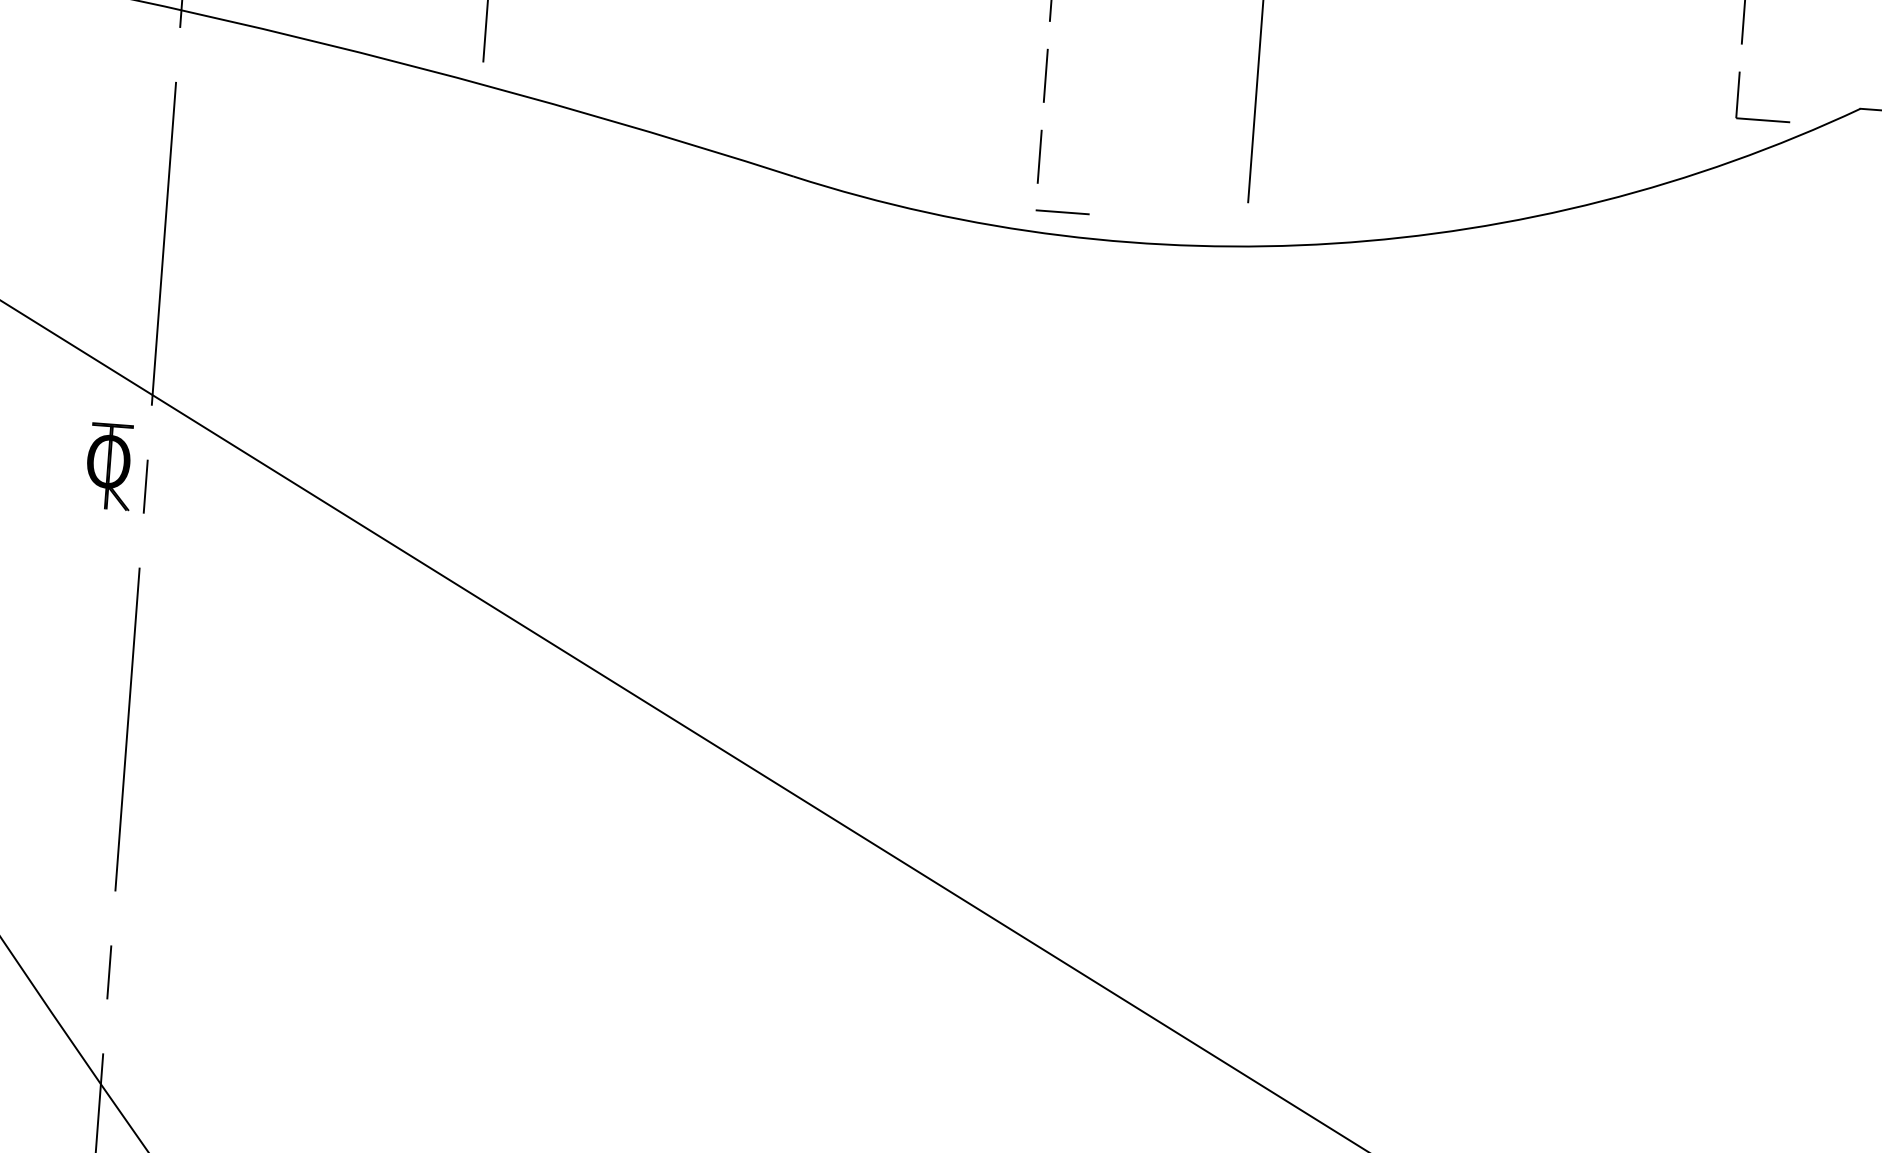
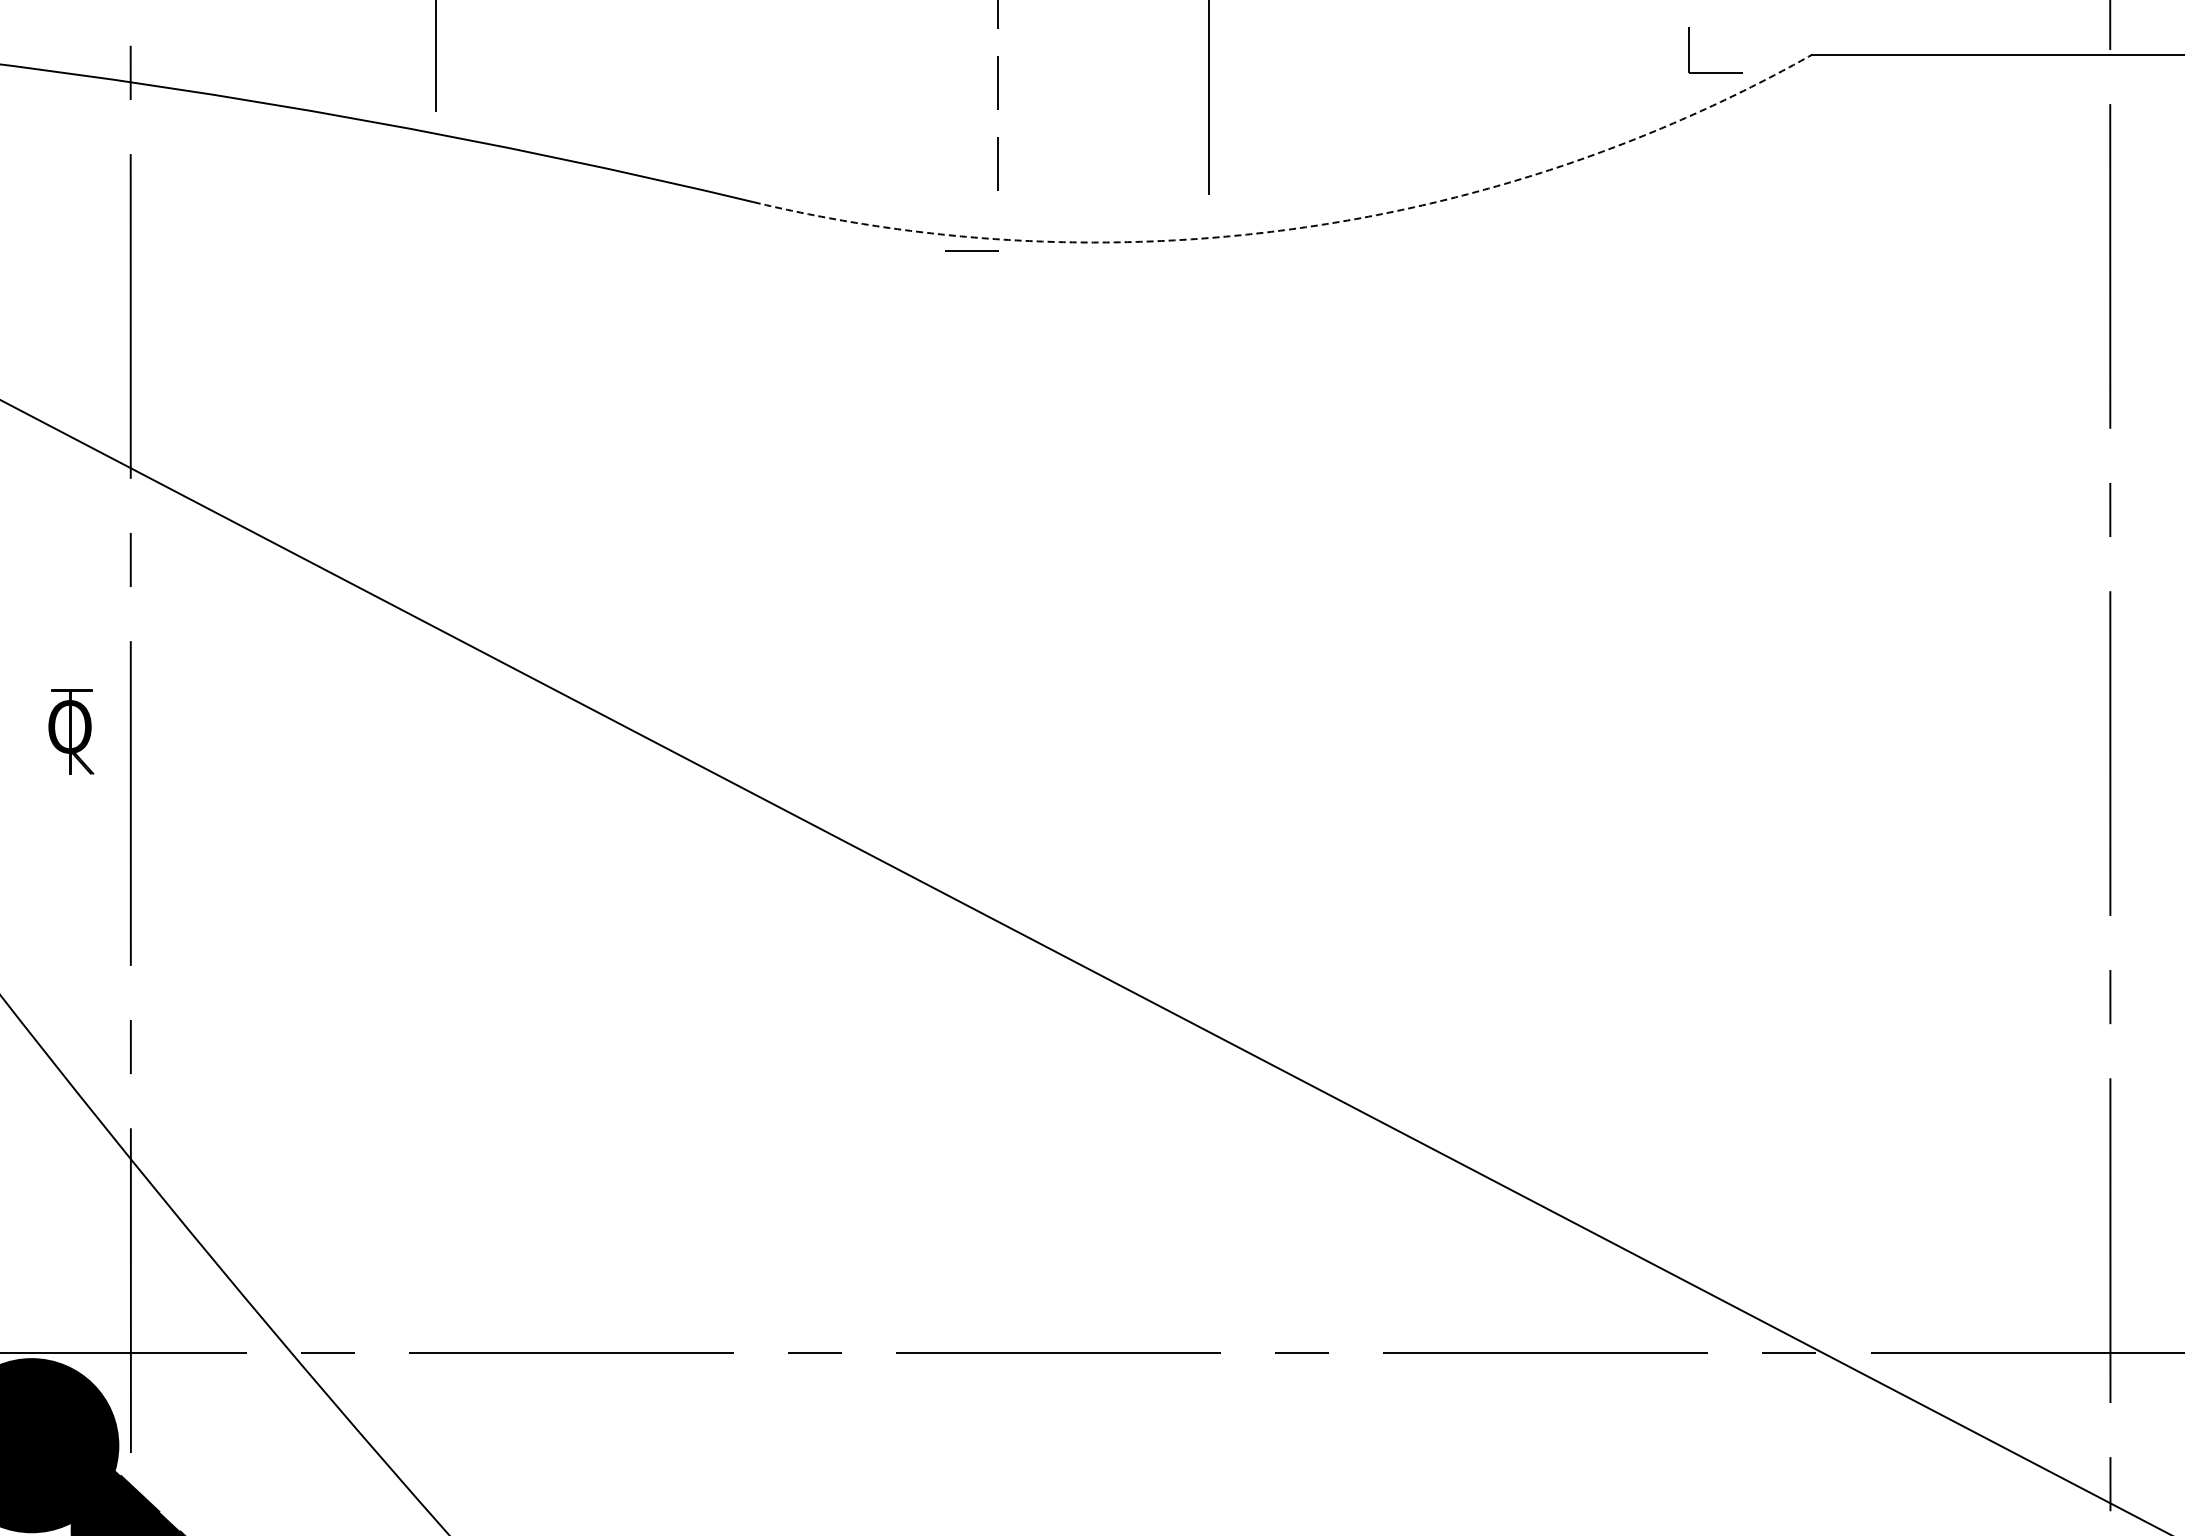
line: (1062, 212) -> (971, 250), moved
arc: (1334, 243) -> (1297, 228), solid -> dashed
part: (109, 466) -> (71, 731), moved

